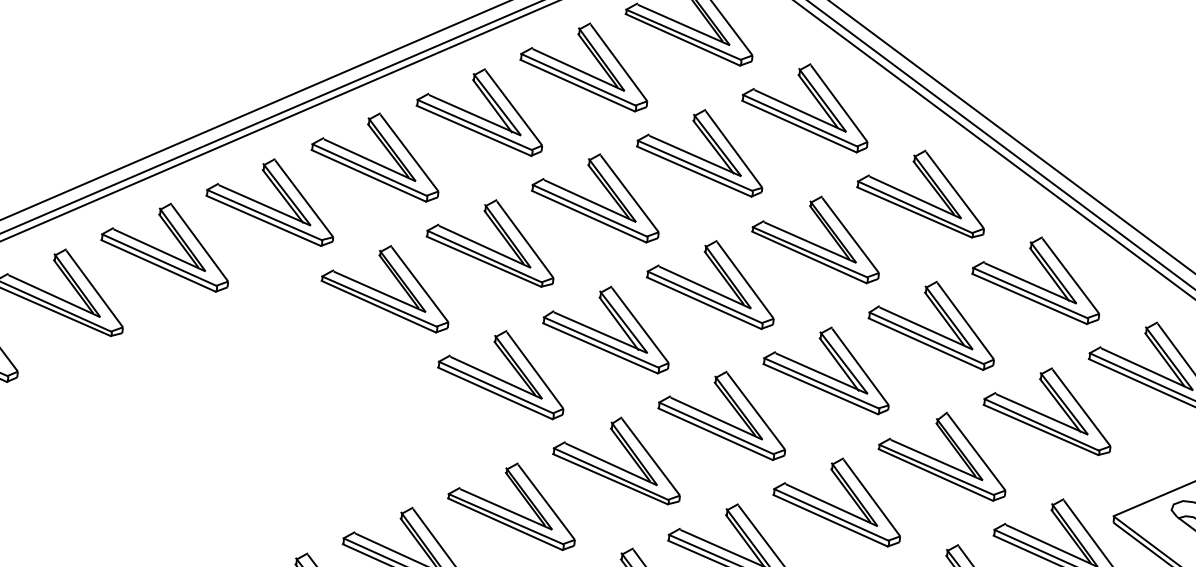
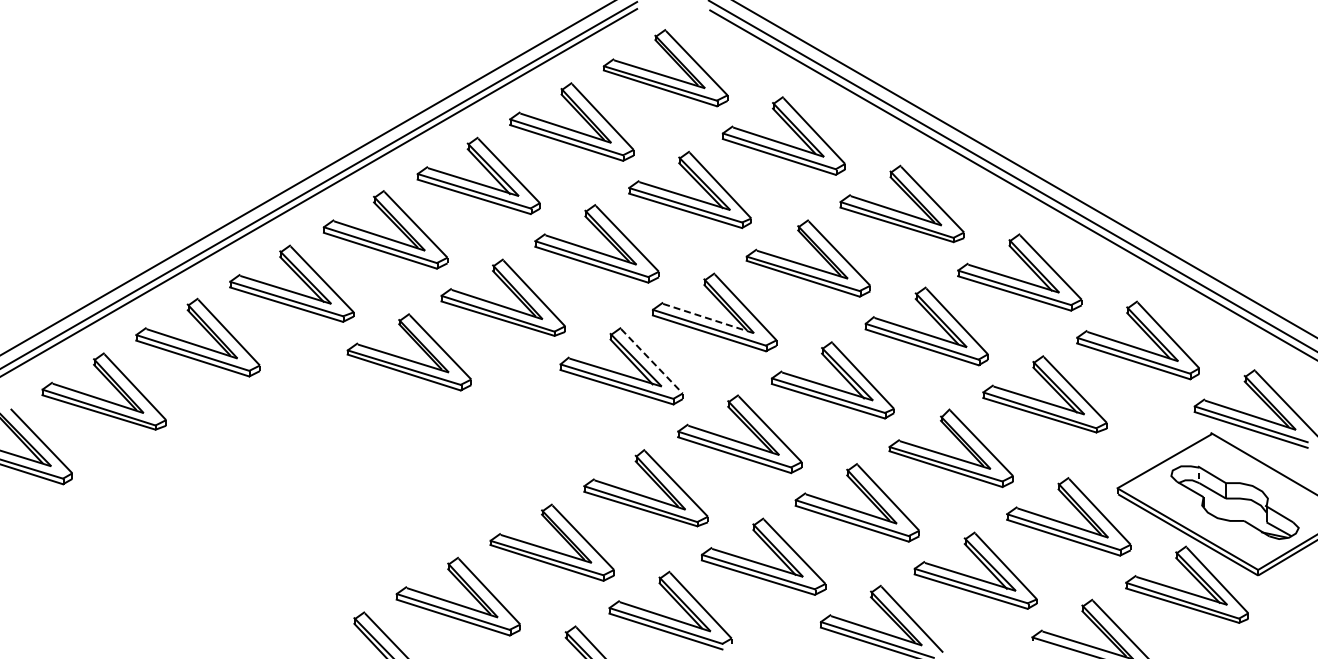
line: (705, 287) -> (708, 318), solid -> dashed
line: (639, 325) -> (651, 361), solid -> dashed
part: (500, 378) -> (526, 426), removed

